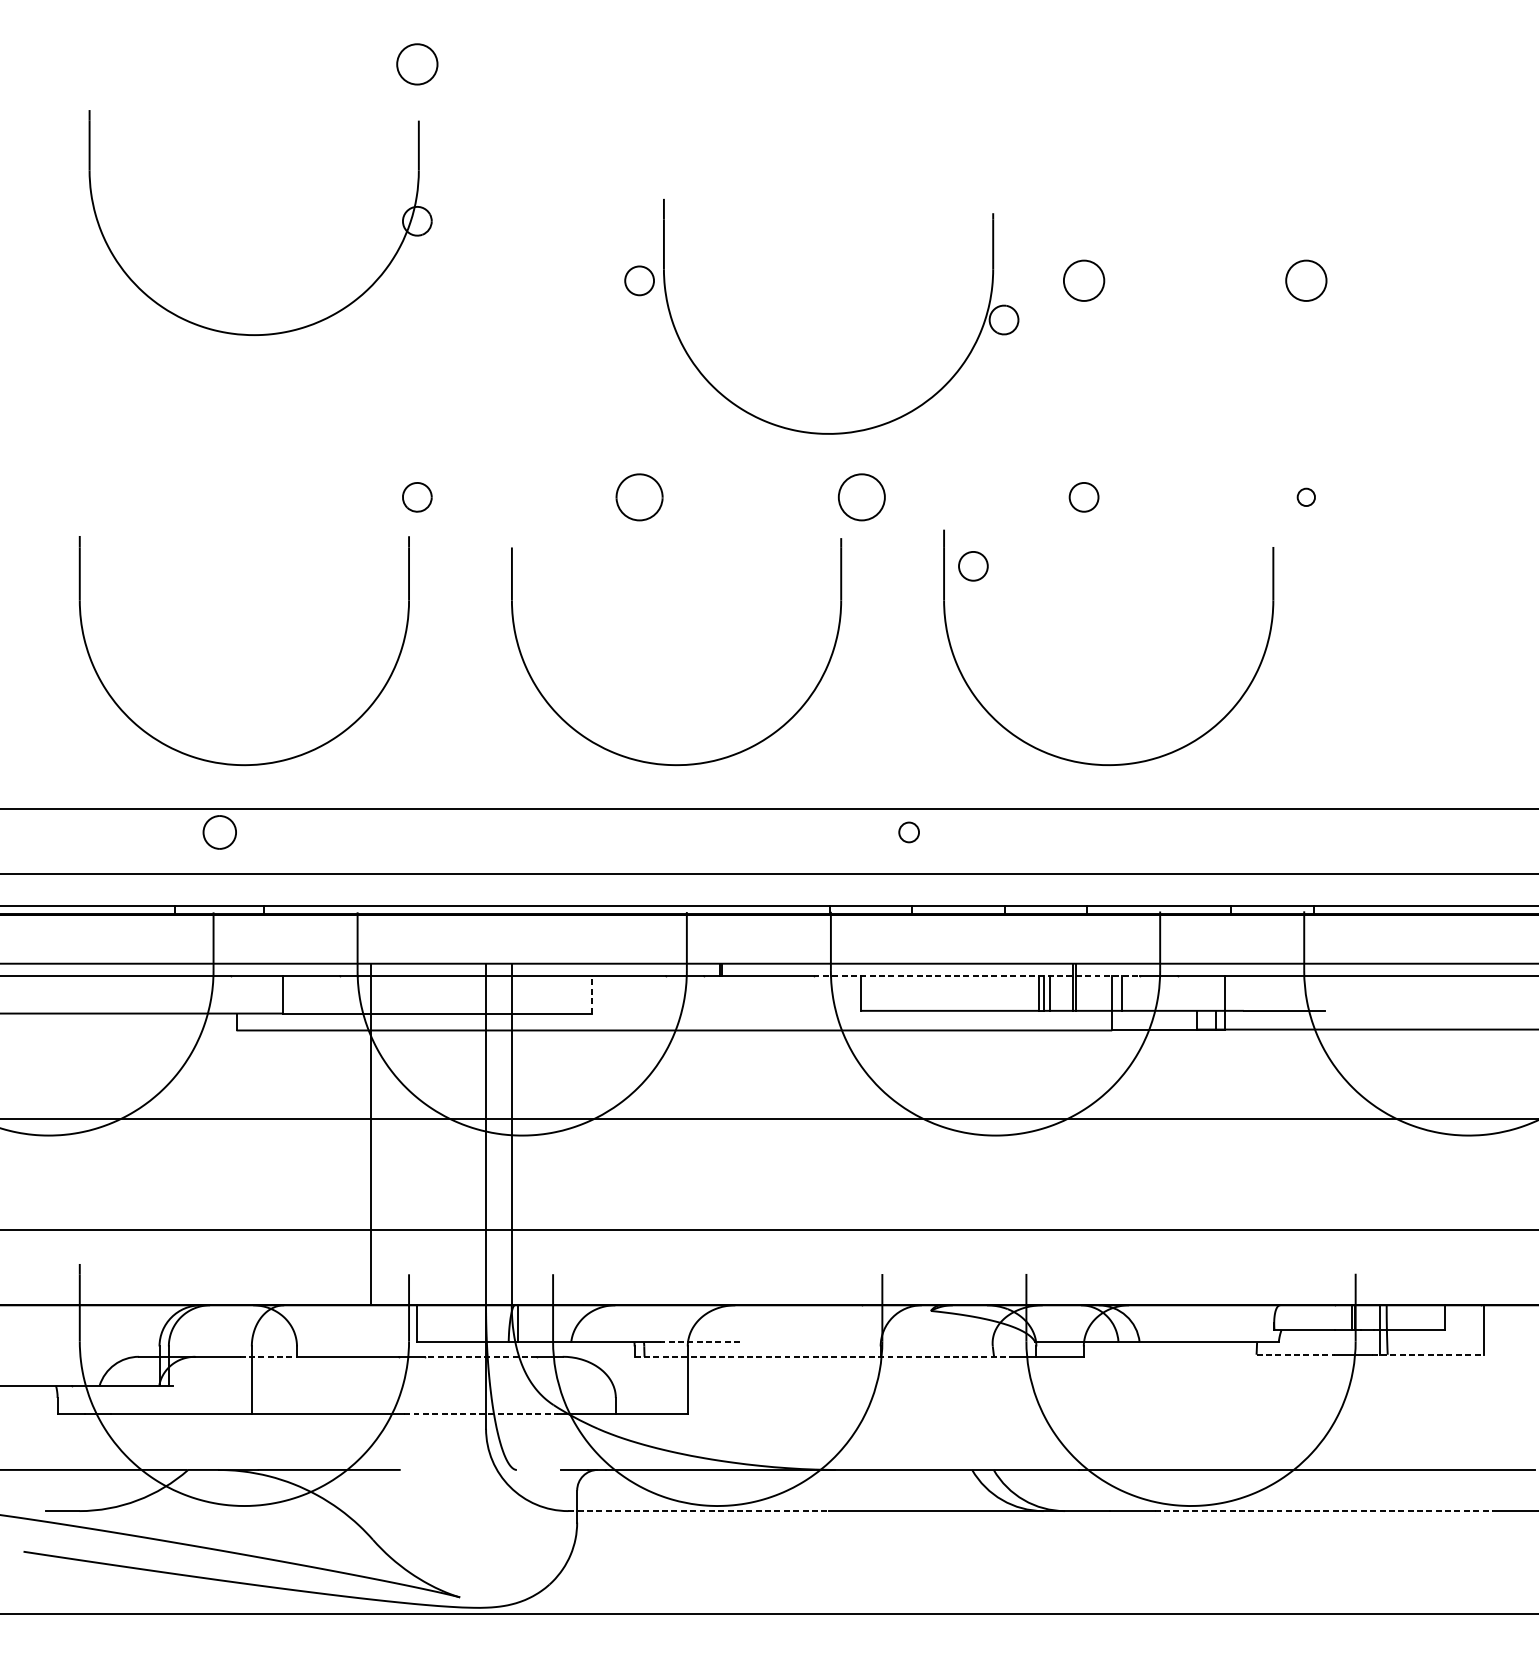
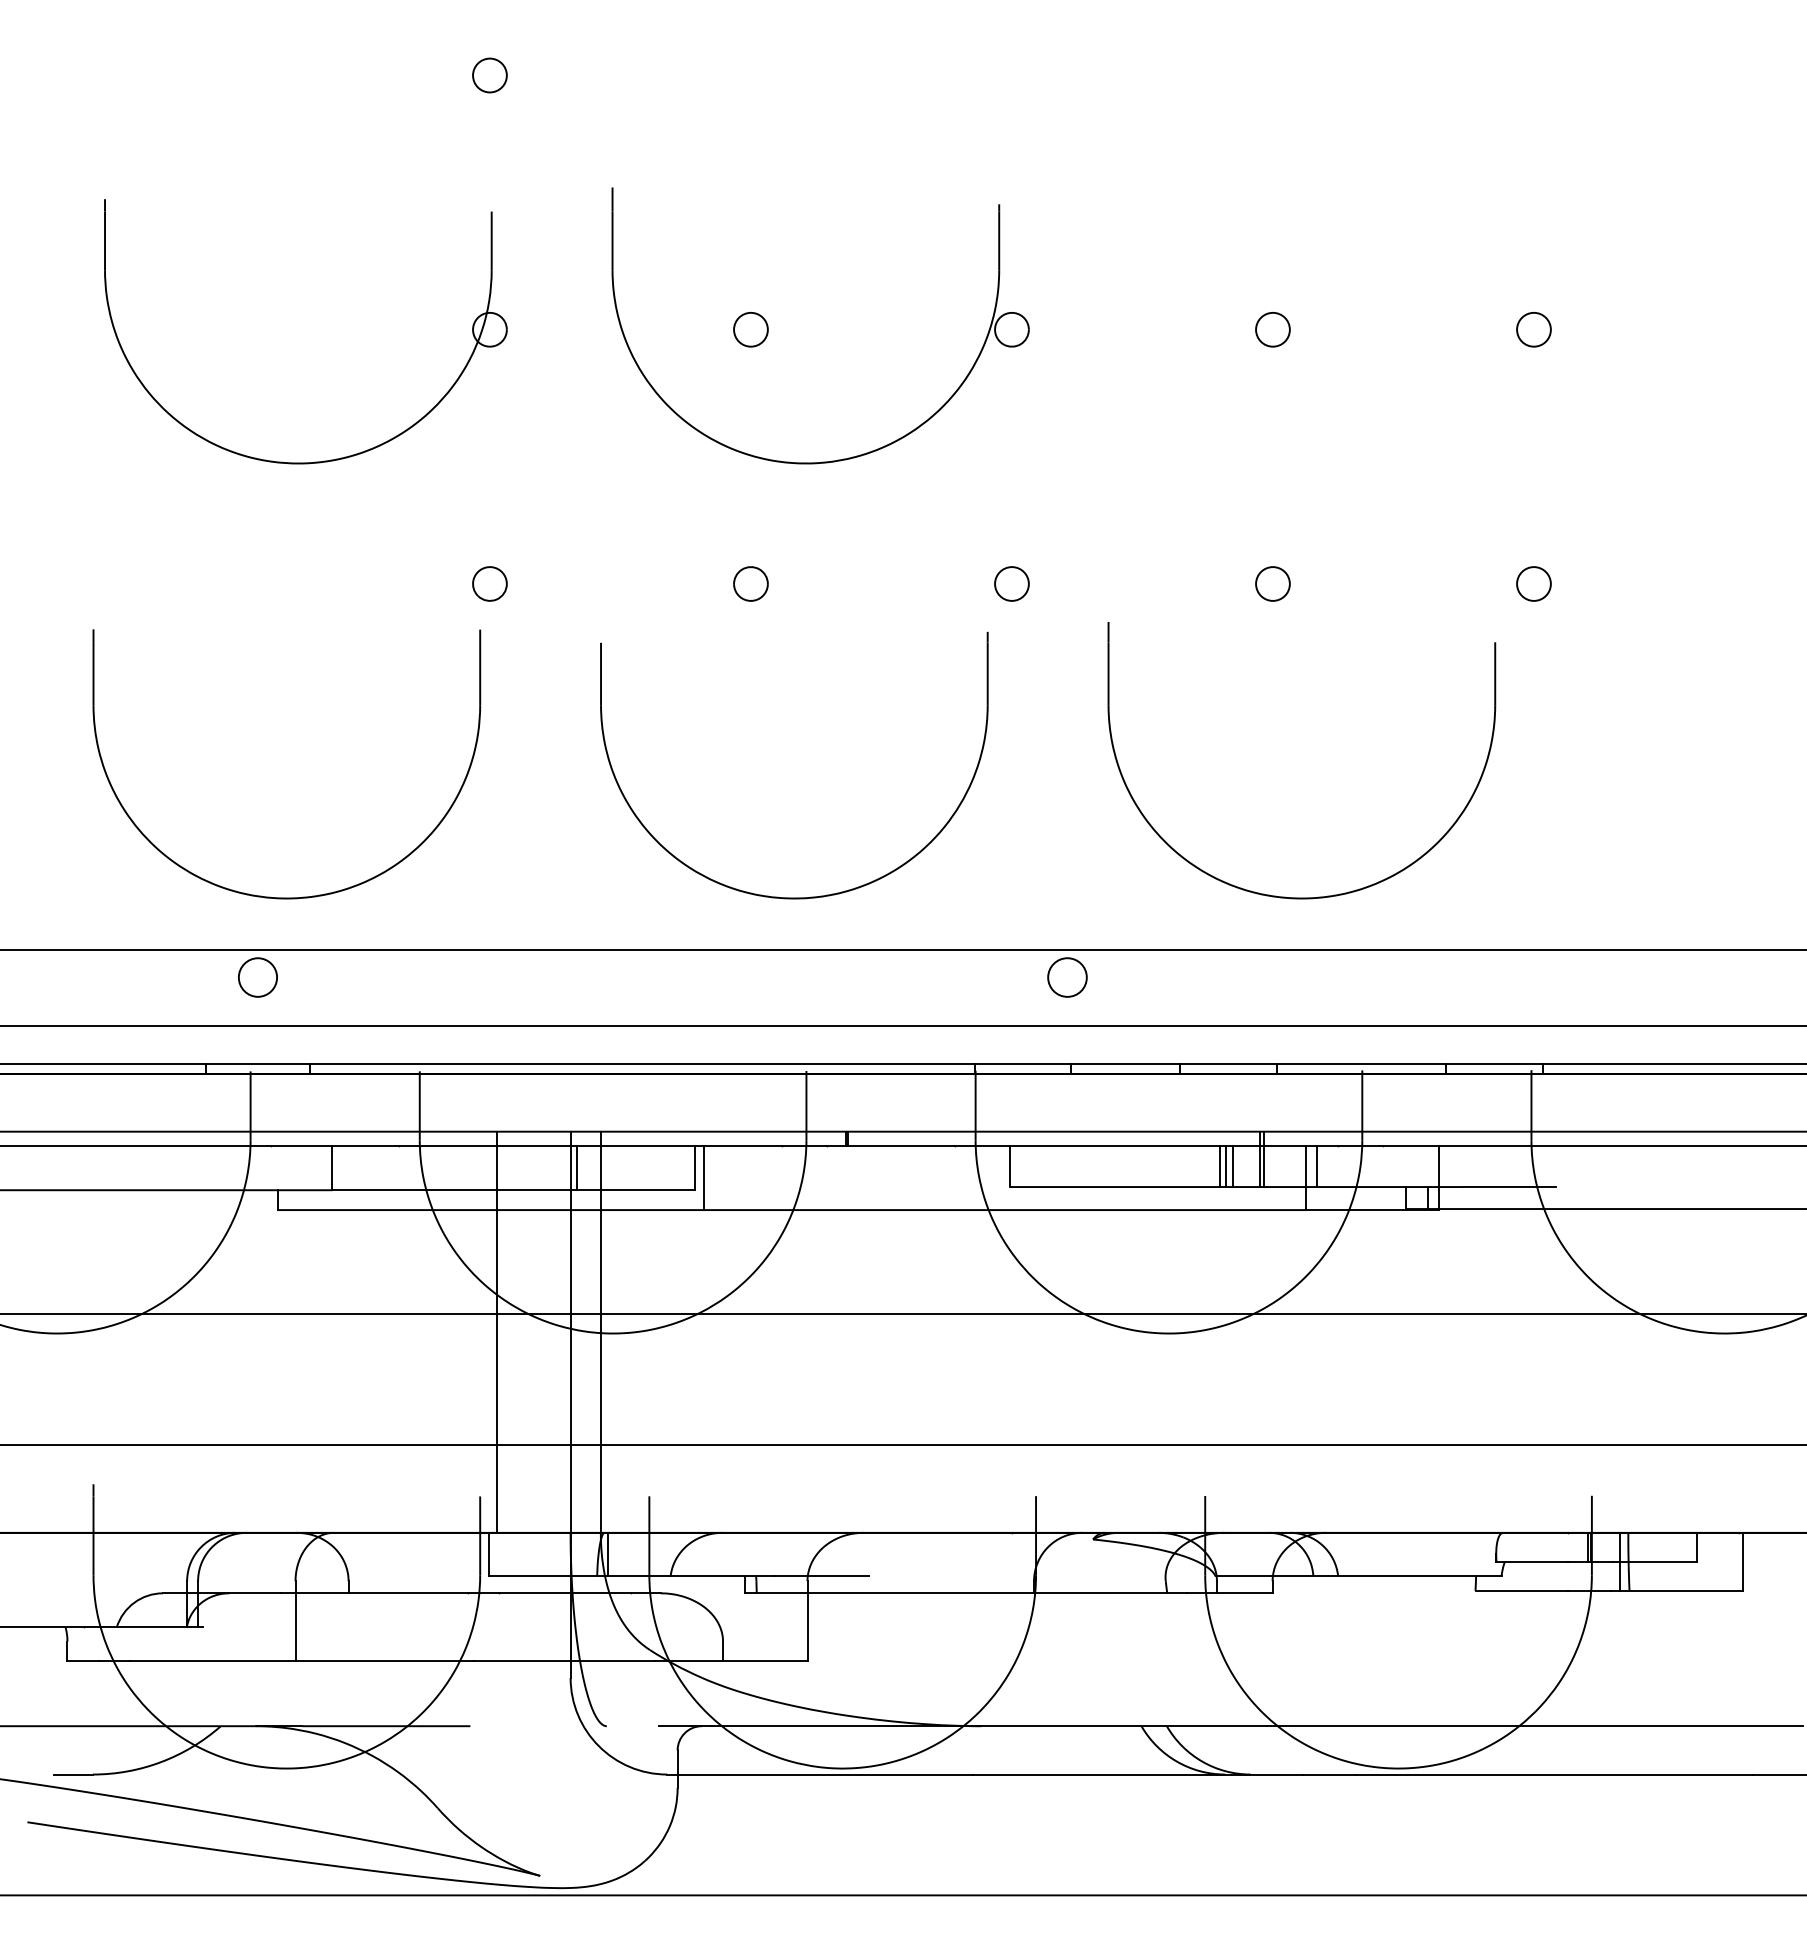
circle: (416, 64) -> (489, 75), size x0.71
circle: (1083, 280) -> (1272, 329), size x0.71
circle: (1305, 280) -> (1533, 329), size x0.71
part: (267, 333) -> (314, 461), moved
part: (868, 427) -> (852, 456), moved
part: (639, 496) -> (750, 583), size x0.62
circle: (861, 496) -> (1011, 583), size x0.62
circle: (1305, 496) -> (1533, 583), size x1.67
circle: (973, 565) -> (1142, 664), removed
circle: (909, 832) -> (1067, 977), size x1.67
line: (977, 976) -> (1147, 1146), dashed -> solid
line: (591, 994) -> (694, 1167), dashed -> solid
line: (491, 995) -> (577, 1168), added
line: (599, 1003) -> (703, 1178), added
line: (370, 1133) -> (496, 1331), moved
line: (700, 1342) -> (822, 1576), dashed -> solid
line: (1296, 1354) -> (1522, 1590), dashed -> solid
line: (1428, 1354) -> (1677, 1590), dashed -> solid
line: (267, 1356) -> (314, 1593), dashed -> solid
line: (480, 1356) -> (564, 1593), dashed -> solid
line: (822, 1356) -> (965, 1593), dashed -> solid
line: (481, 1414) -> (565, 1661), dashed -> solid
line: (698, 1511) -> (820, 1774), dashed -> solid
line: (1323, 1511) -> (1554, 1774), dashed -> solid

